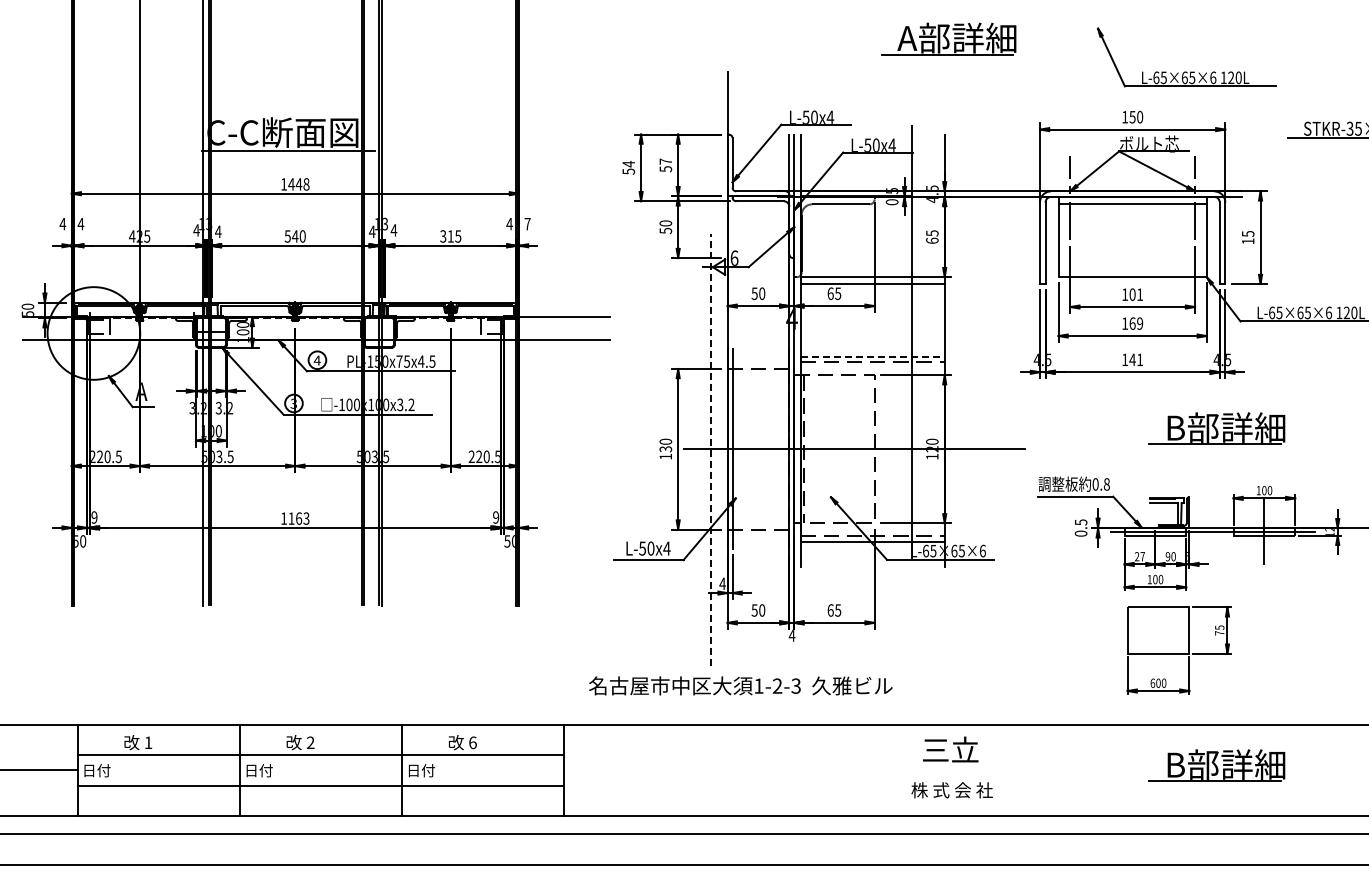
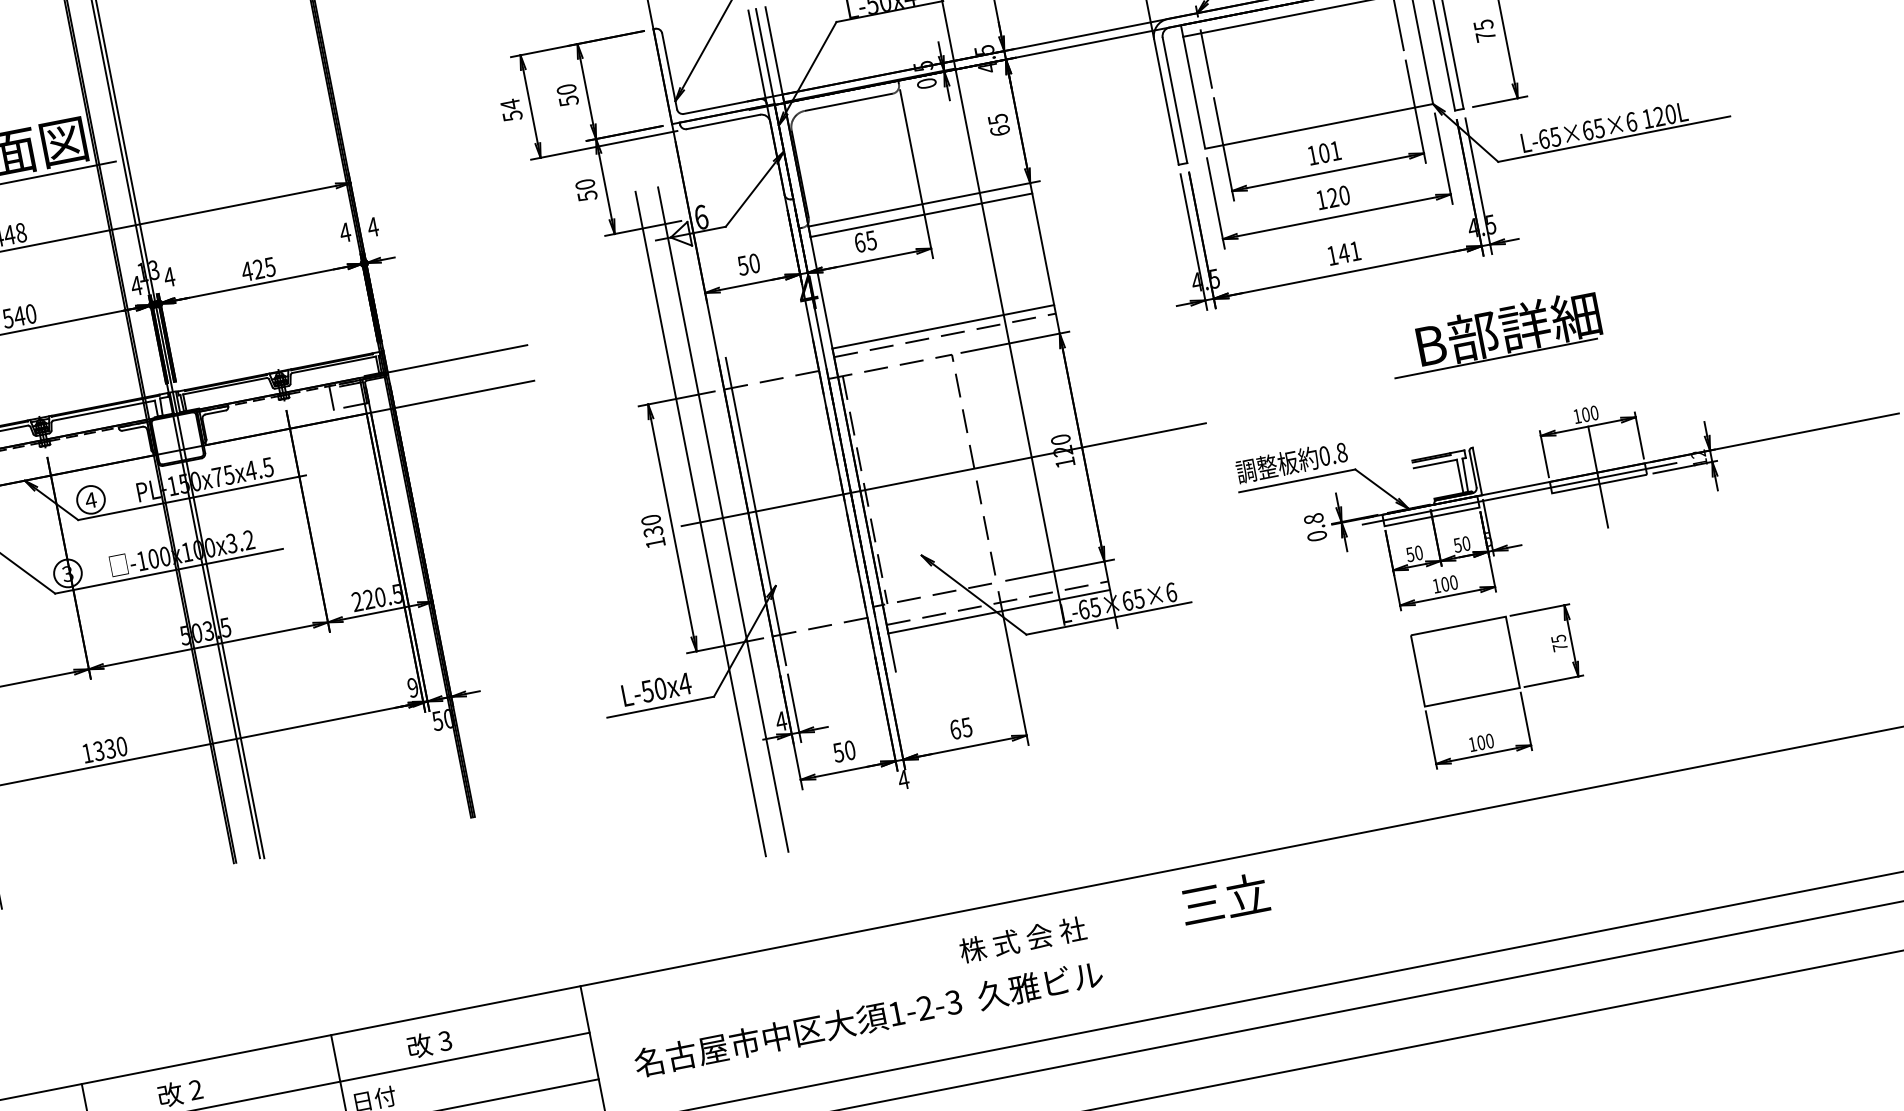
text: (665, 161) -> (566, 89), 57 -> 50
text: (527, 224) -> (372, 227), 7 -> 4
text: (446, 236) -> (252, 270), 315 -> 425
text: (1248, 241) -> (1486, 36), 15 -> 75
text: (1136, 323) -> (1338, 196), 169 -> 120
line: (873, 356) -> (944, 326), dashed -> solid
line: (711, 449) -> (723, 518), dashed -> solid
line: (696, 450) -> (700, 524), added
text: (298, 518) -> (109, 748), 1163 -> 1330
text: (1080, 522) -> (1312, 519), 0.5 -> 0.8
text: (1140, 556) -> (1415, 553), 27 -> 50
text: (1167, 556) -> (1456, 545), 90 -> 50
text: (1152, 682) -> (1471, 743), 600 -> 100
text: (740, 685) -> (868, 1018), moved
text: (472, 742) -> (444, 1040), 6 -> 3
text: (950, 749) -> (1224, 898), moved
part: (1216, 765) -> (1595, 851), removed
text: (951, 790) -> (1021, 940), moved

